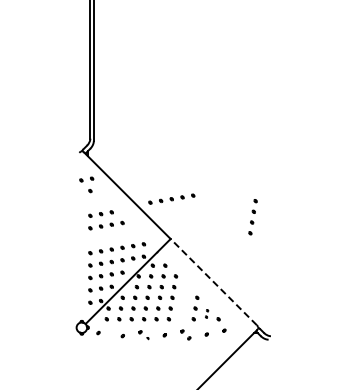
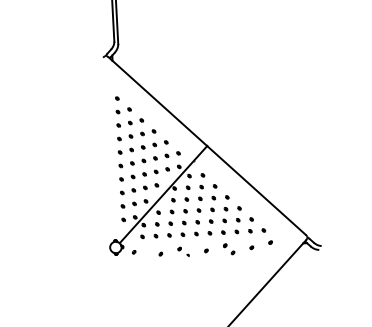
part: (86, 179) -> (123, 110), moved
part: (171, 198) -> (142, 146), moved
part: (252, 217) -> (224, 215), moved
line: (213, 282) -> (256, 190), dashed -> solid
part: (206, 313) -> (250, 224), size x1.67

